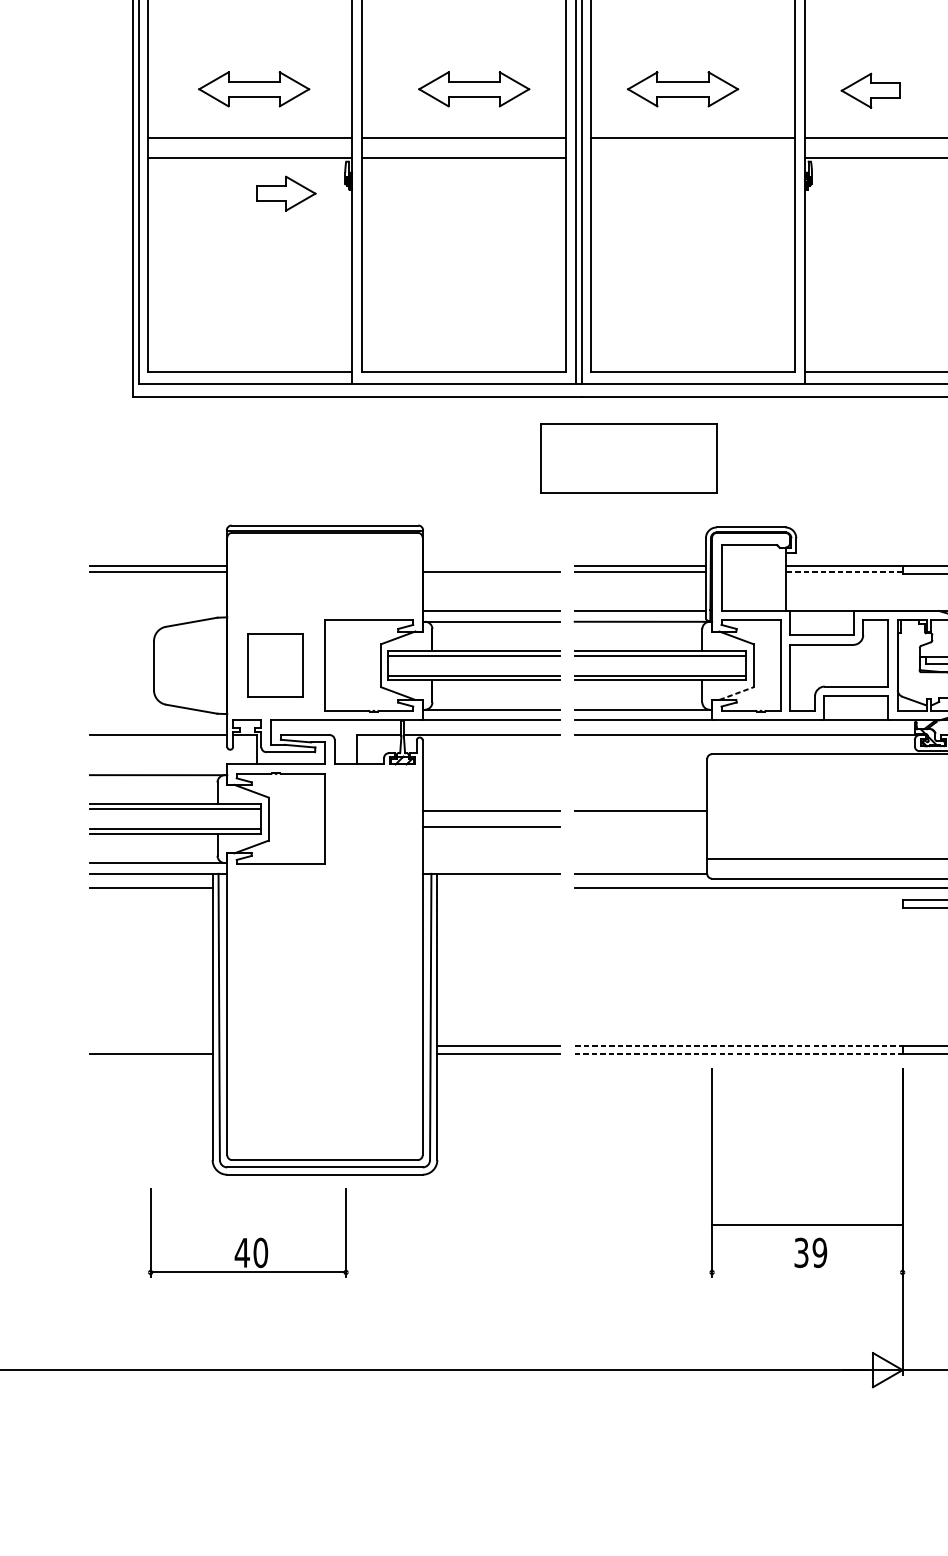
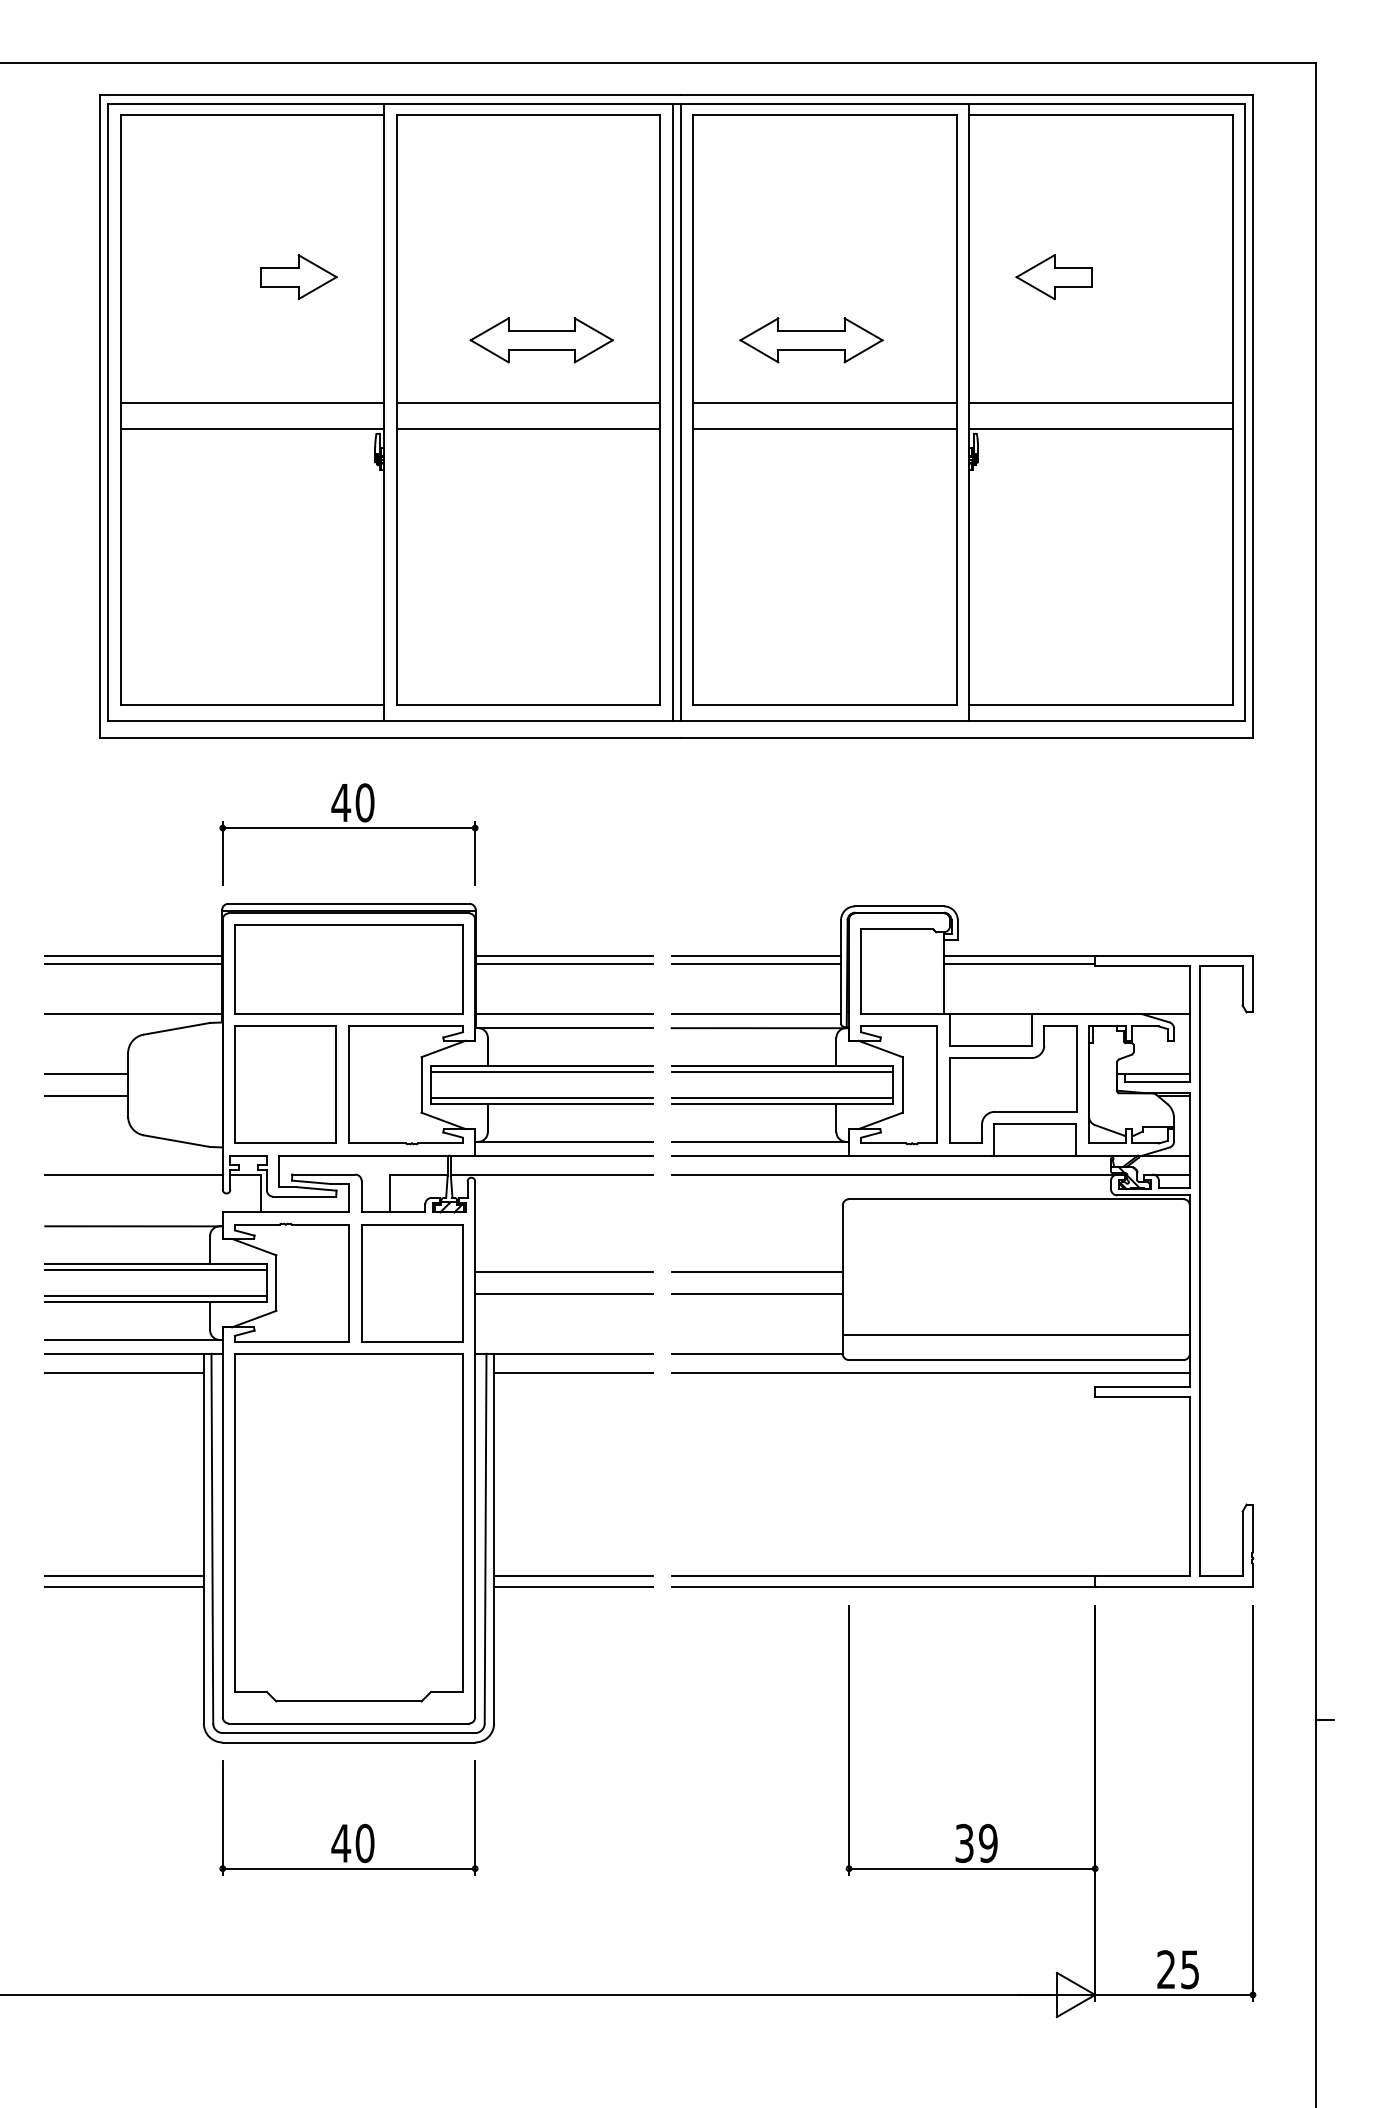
part: (254, 89) -> (257, 340), removed
part: (870, 90) -> (1053, 277), moved
line: (693, 157) -> (824, 428), added
part: (285, 193) -> (298, 277), moved
part: (628, 457) -> (348, 969), moved
part: (324, 471) -> (348, 834), added
line: (491, 565) -> (563, 955), added
line: (844, 572) -> (1019, 964), dashed -> solid
line: (158, 611) -> (133, 1014), added
line: (121, 657) -> (86, 1074), added
part: (275, 665) -> (285, 1084), size x1.43
line: (121, 673) -> (86, 1095), added
line: (736, 693) -> (880, 1120), dashed -> solid
part: (374, 819) -> (412, 1283), added
line: (640, 827) -> (756, 1293), added
line: (498, 888) -> (573, 1372), added
part: (324, 1008) -> (348, 1527), added
line: (151, 1046) -> (124, 1576), added
line: (739, 1046) -> (884, 1576), dashed -> solid
line: (739, 1053) -> (884, 1586), dashed -> solid
line: (807, 1225) -> (972, 1868), moved
part: (247, 1238) -> (347, 1824), moved

